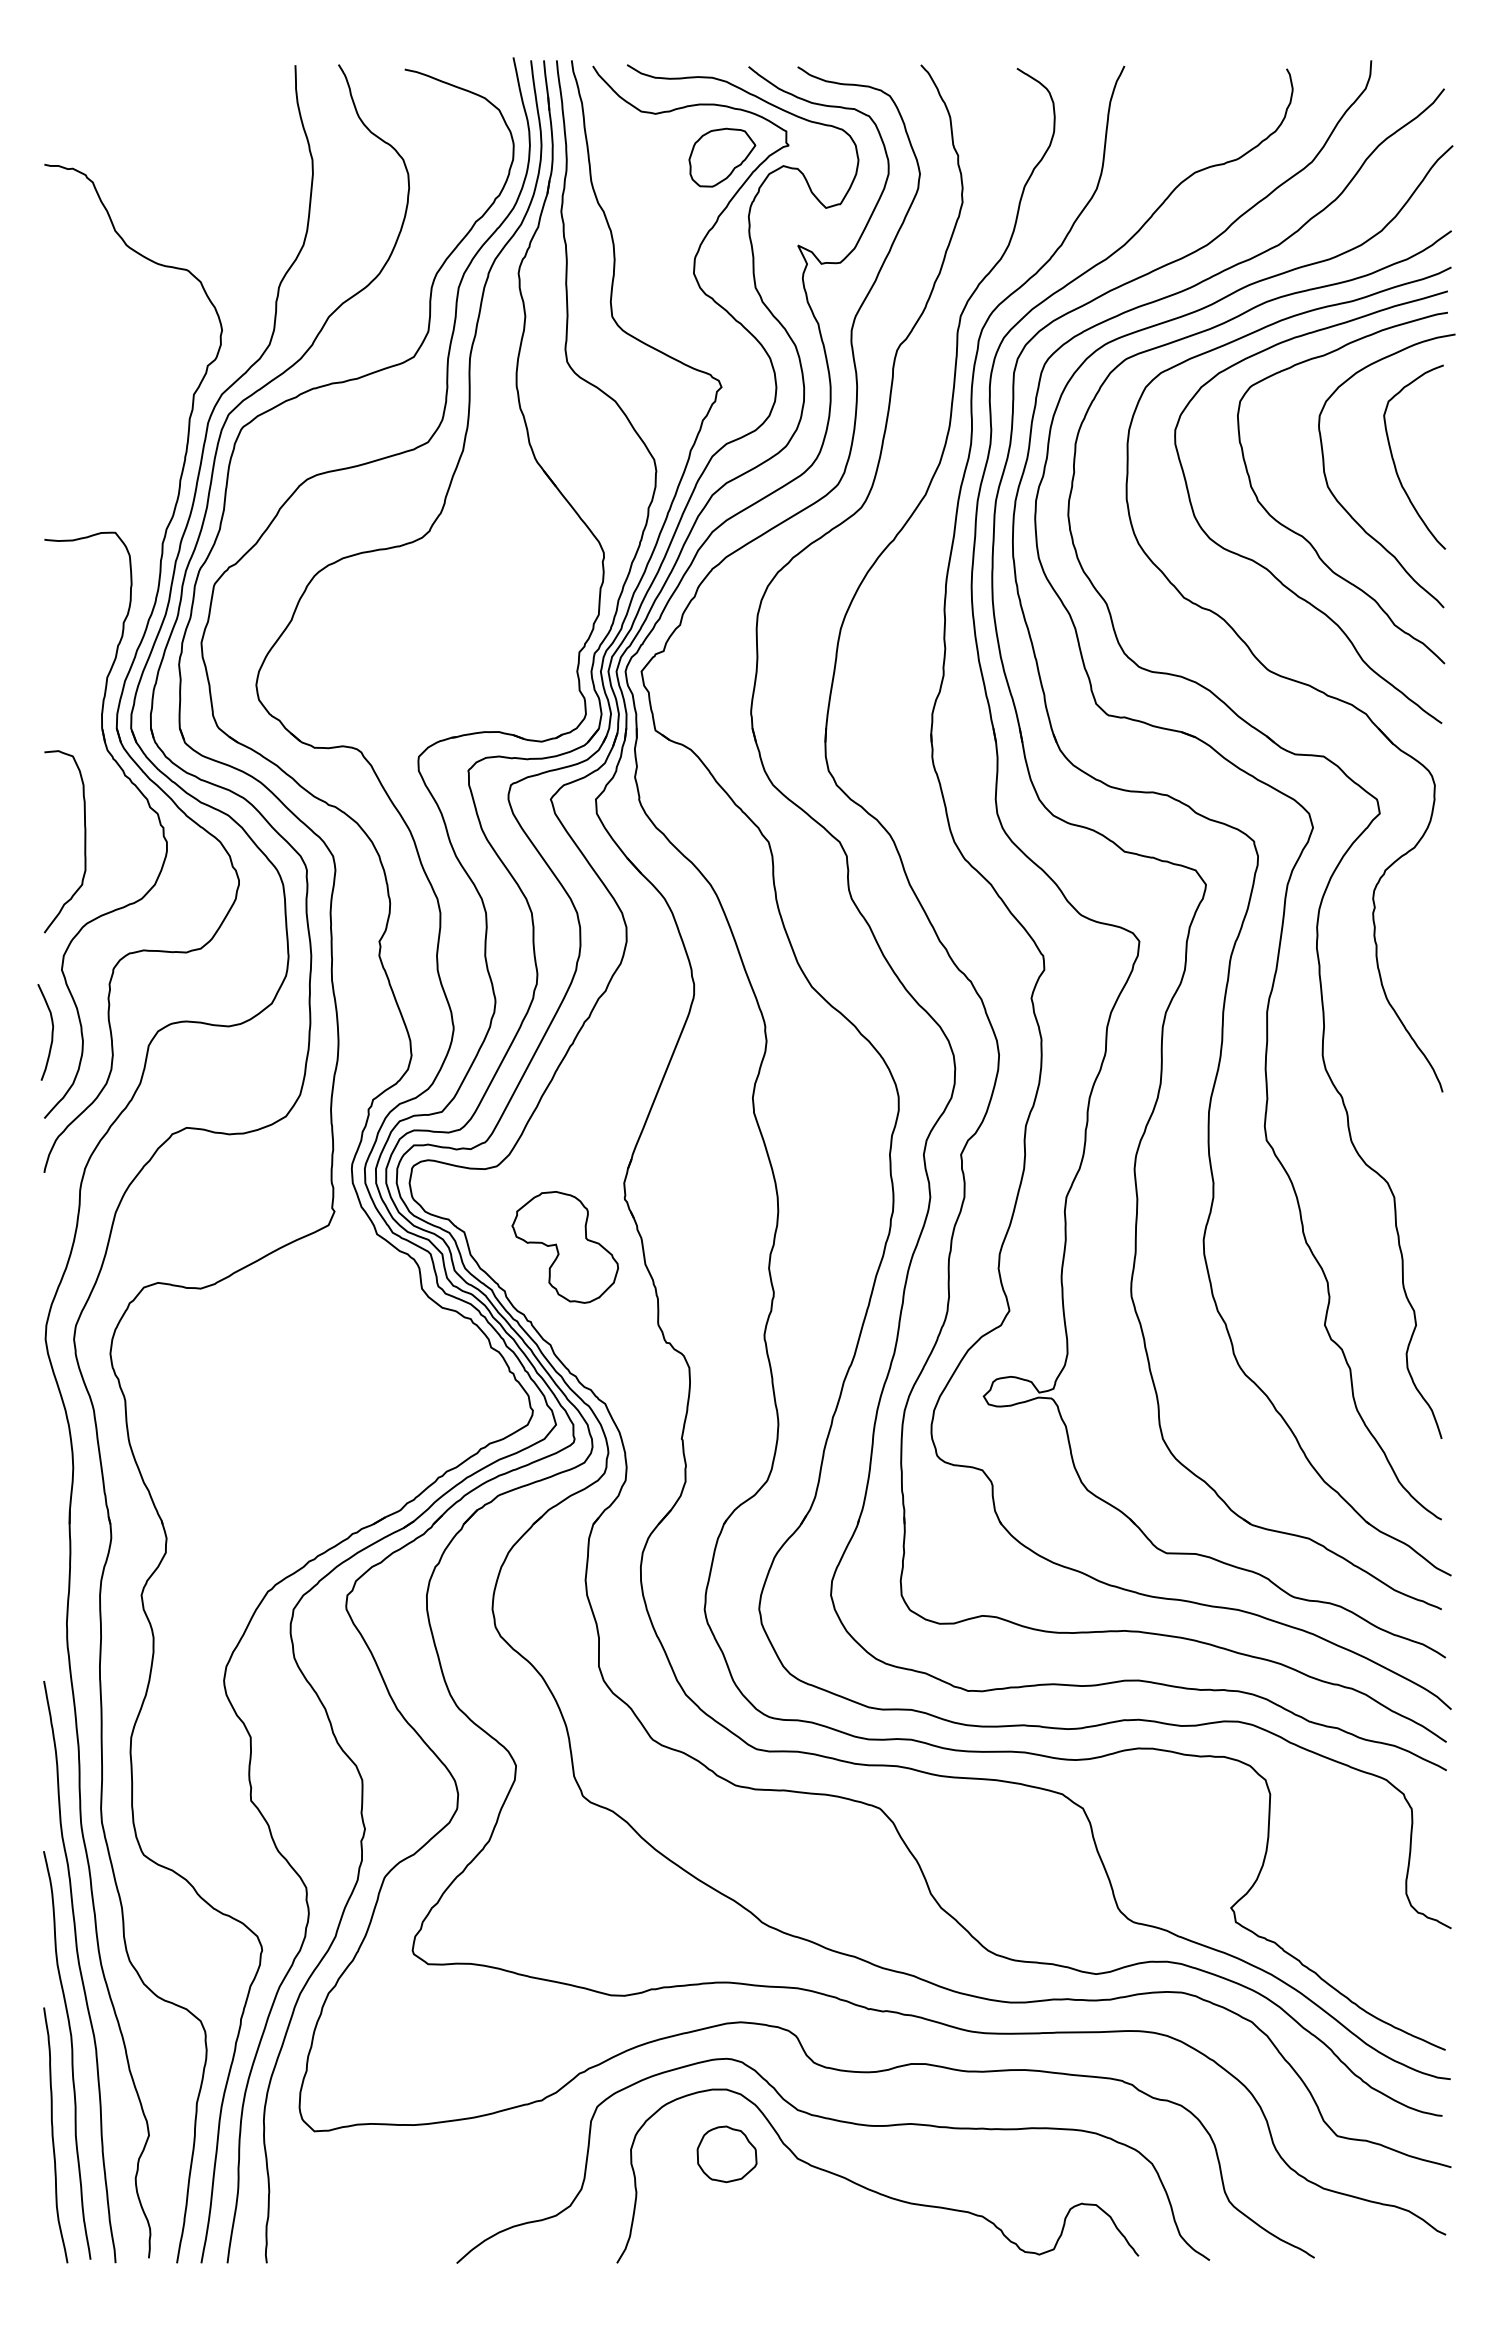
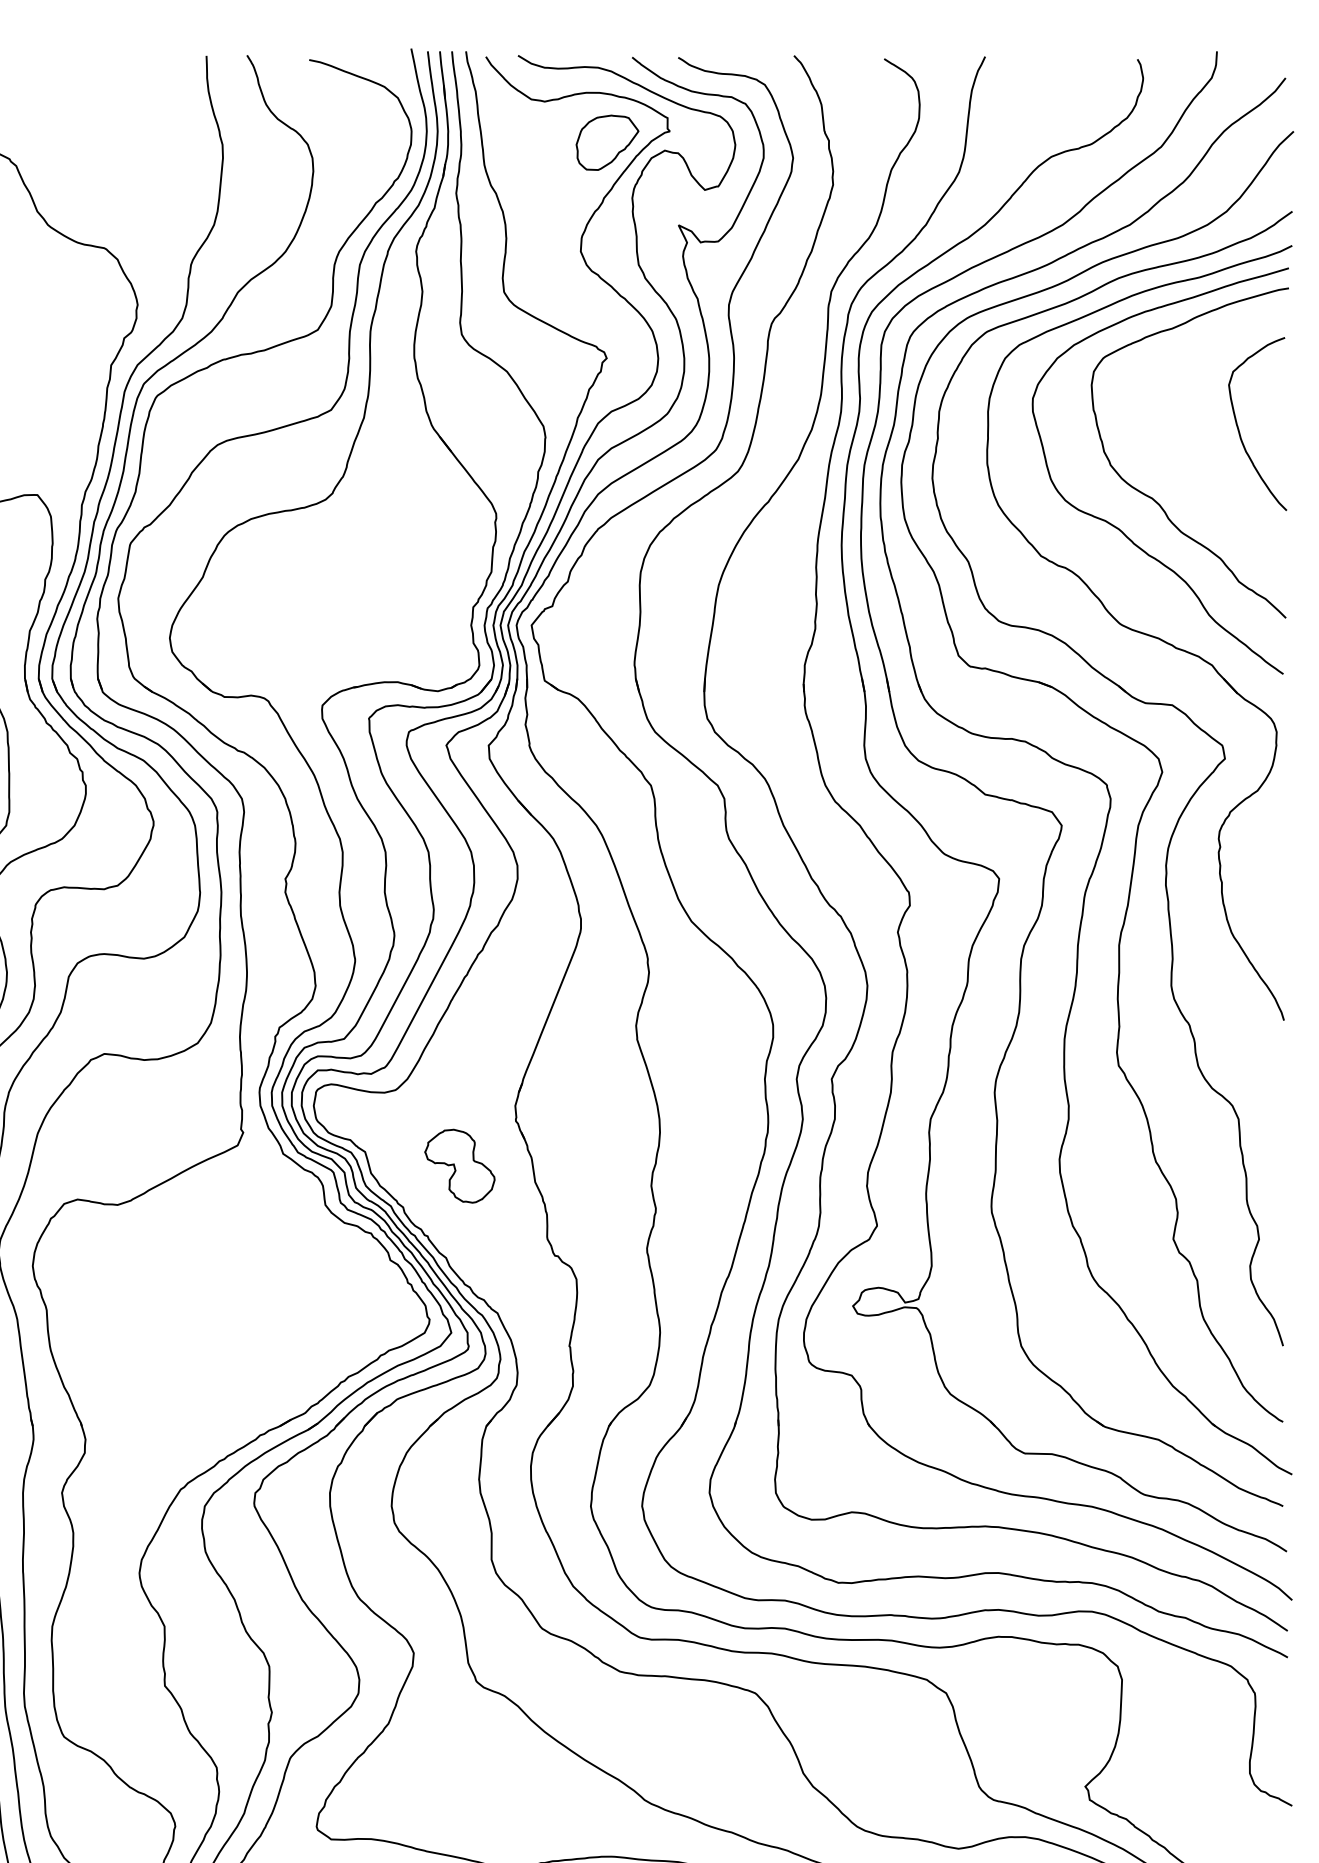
curve: (1346, 509) -> (1193, 473), removed
part: (564, 1247) -> (459, 1166), size x0.7

